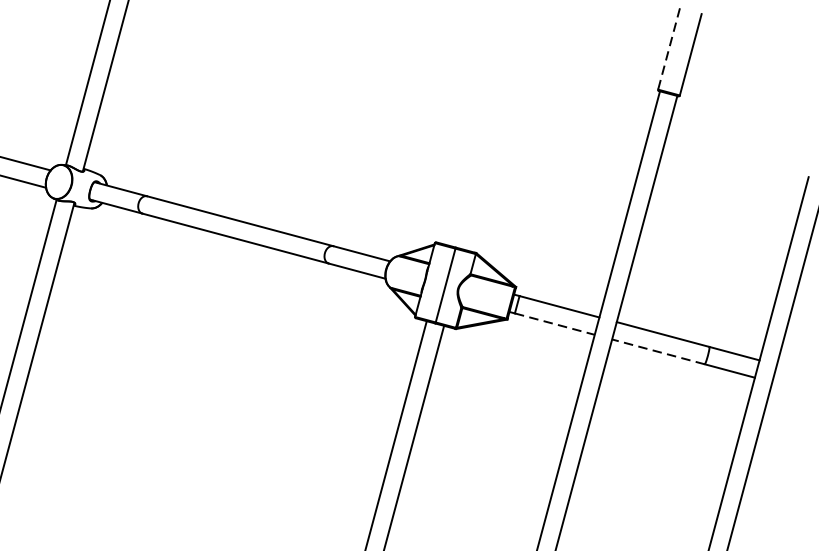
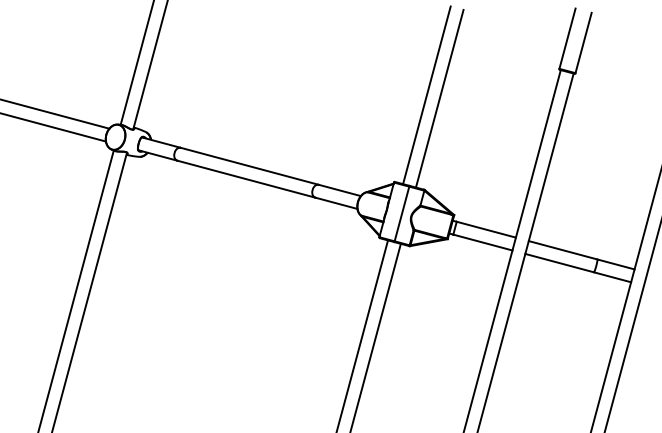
line: (669, 50) -> (567, 39), dashed -> solid
line: (478, 125) -> (426, 95), added
line: (496, 129) -> (439, 98), added
line: (554, 324) -> (482, 242), dashed -> solid
line: (658, 352) -> (559, 263), dashed -> solid

